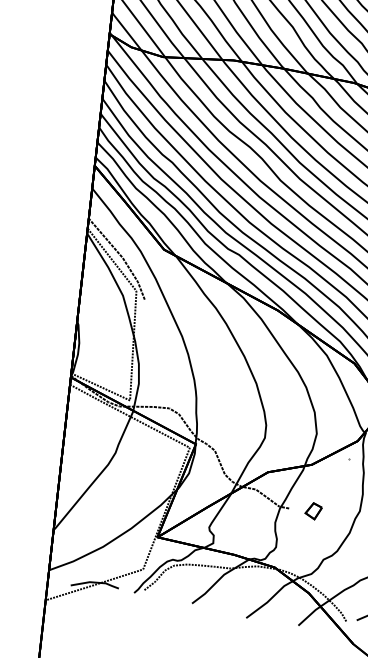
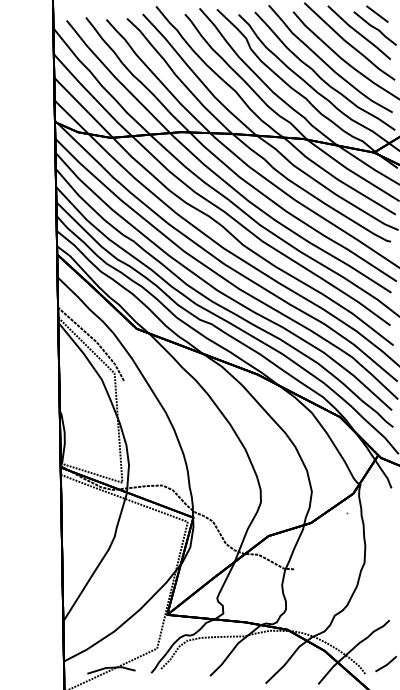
part: (313, 510) -> (318, 568), removed

